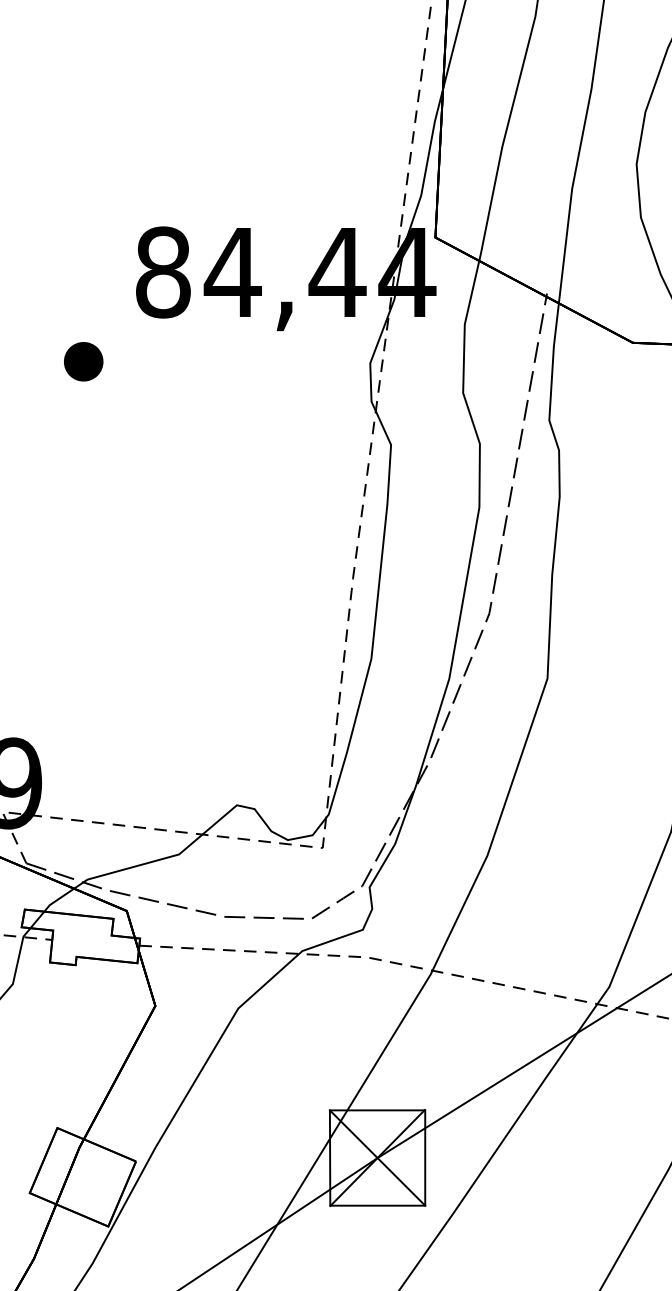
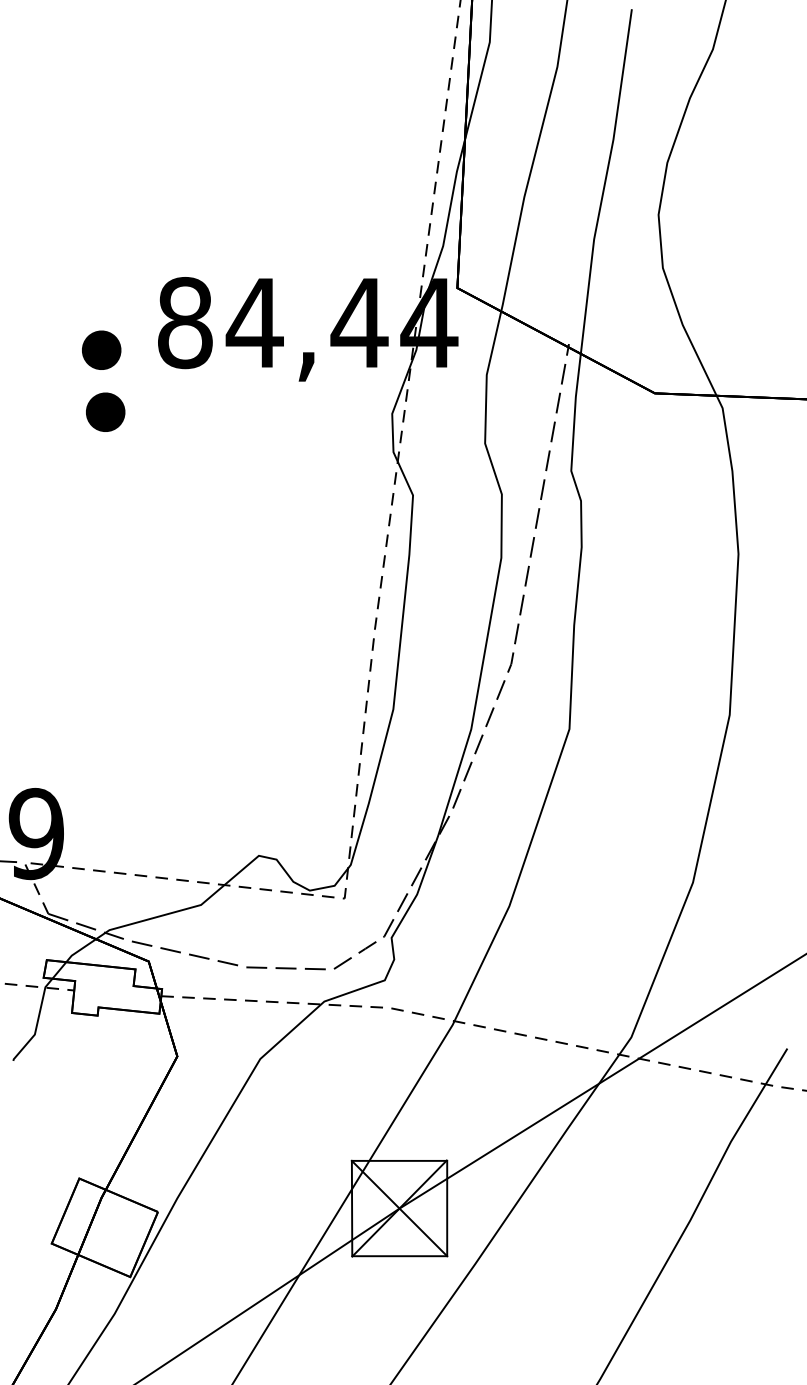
part: (79, 298) -> (101, 349), added

